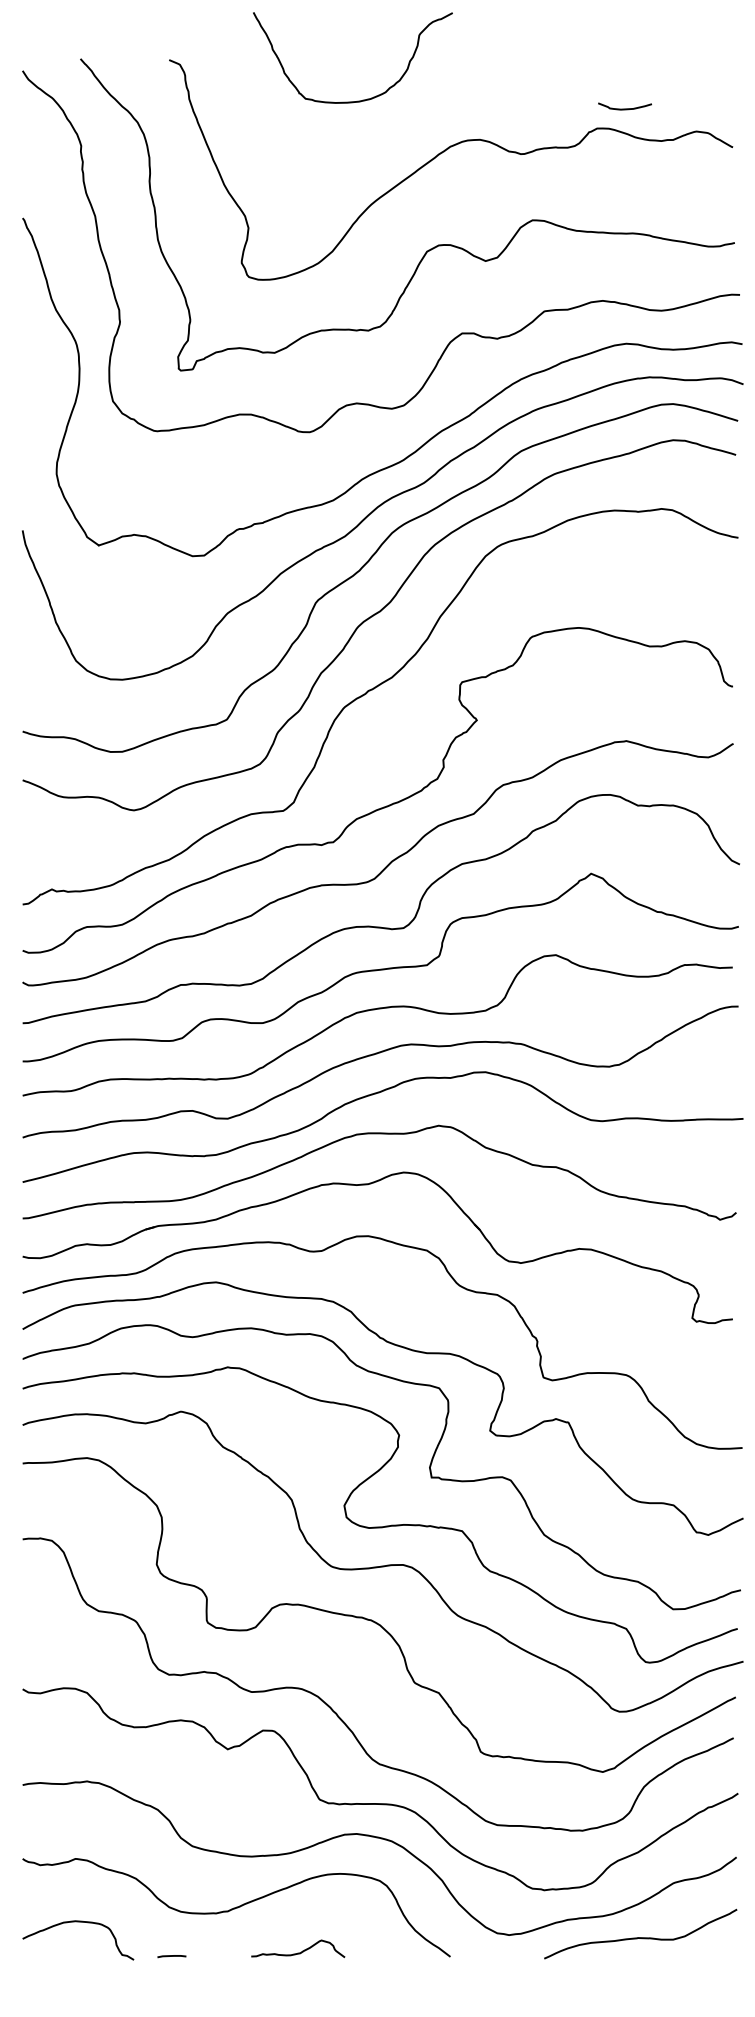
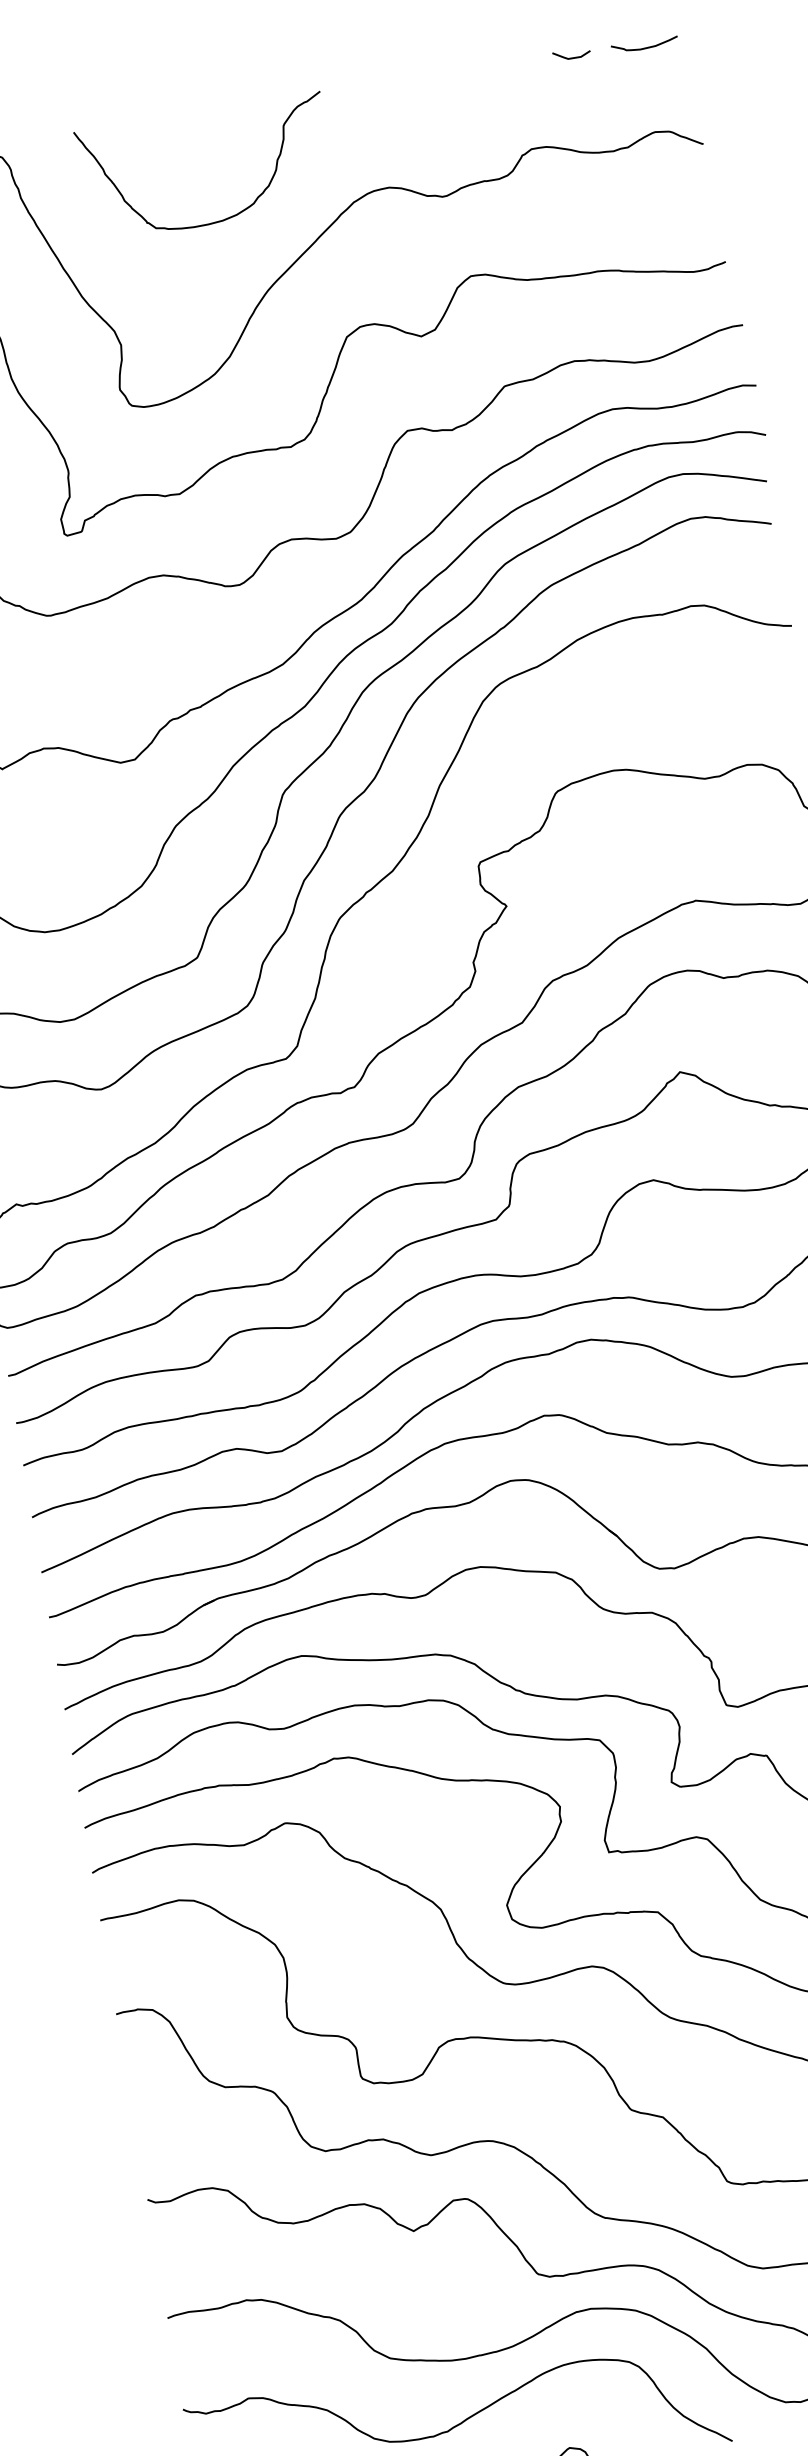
line: (641, 61) -> (572, 57), added
curve: (362, 99) -> (226, 217), moved
curve: (624, 108) -> (644, 47), moved

